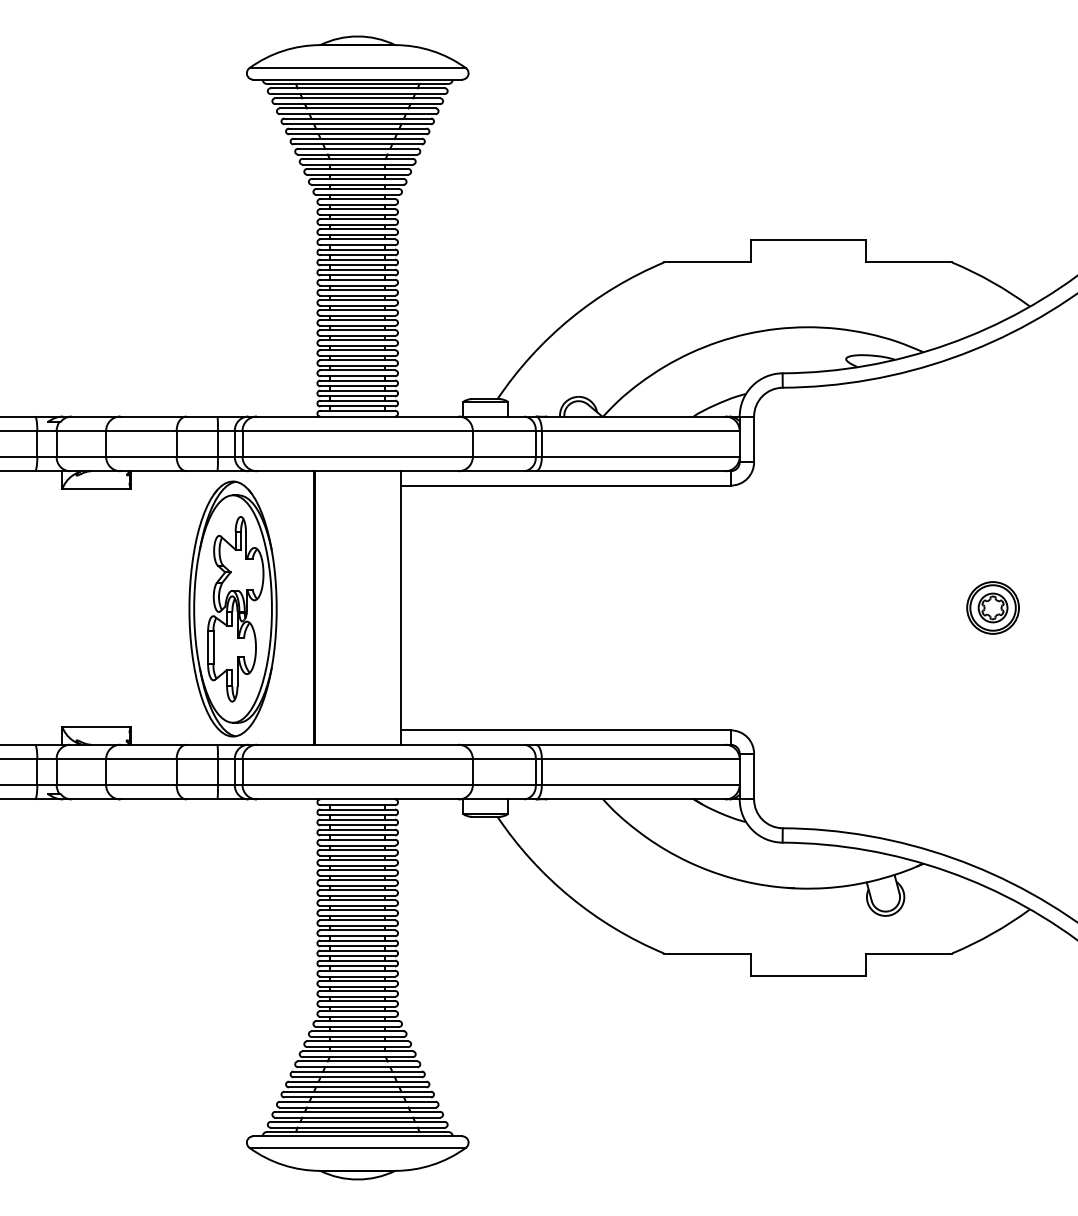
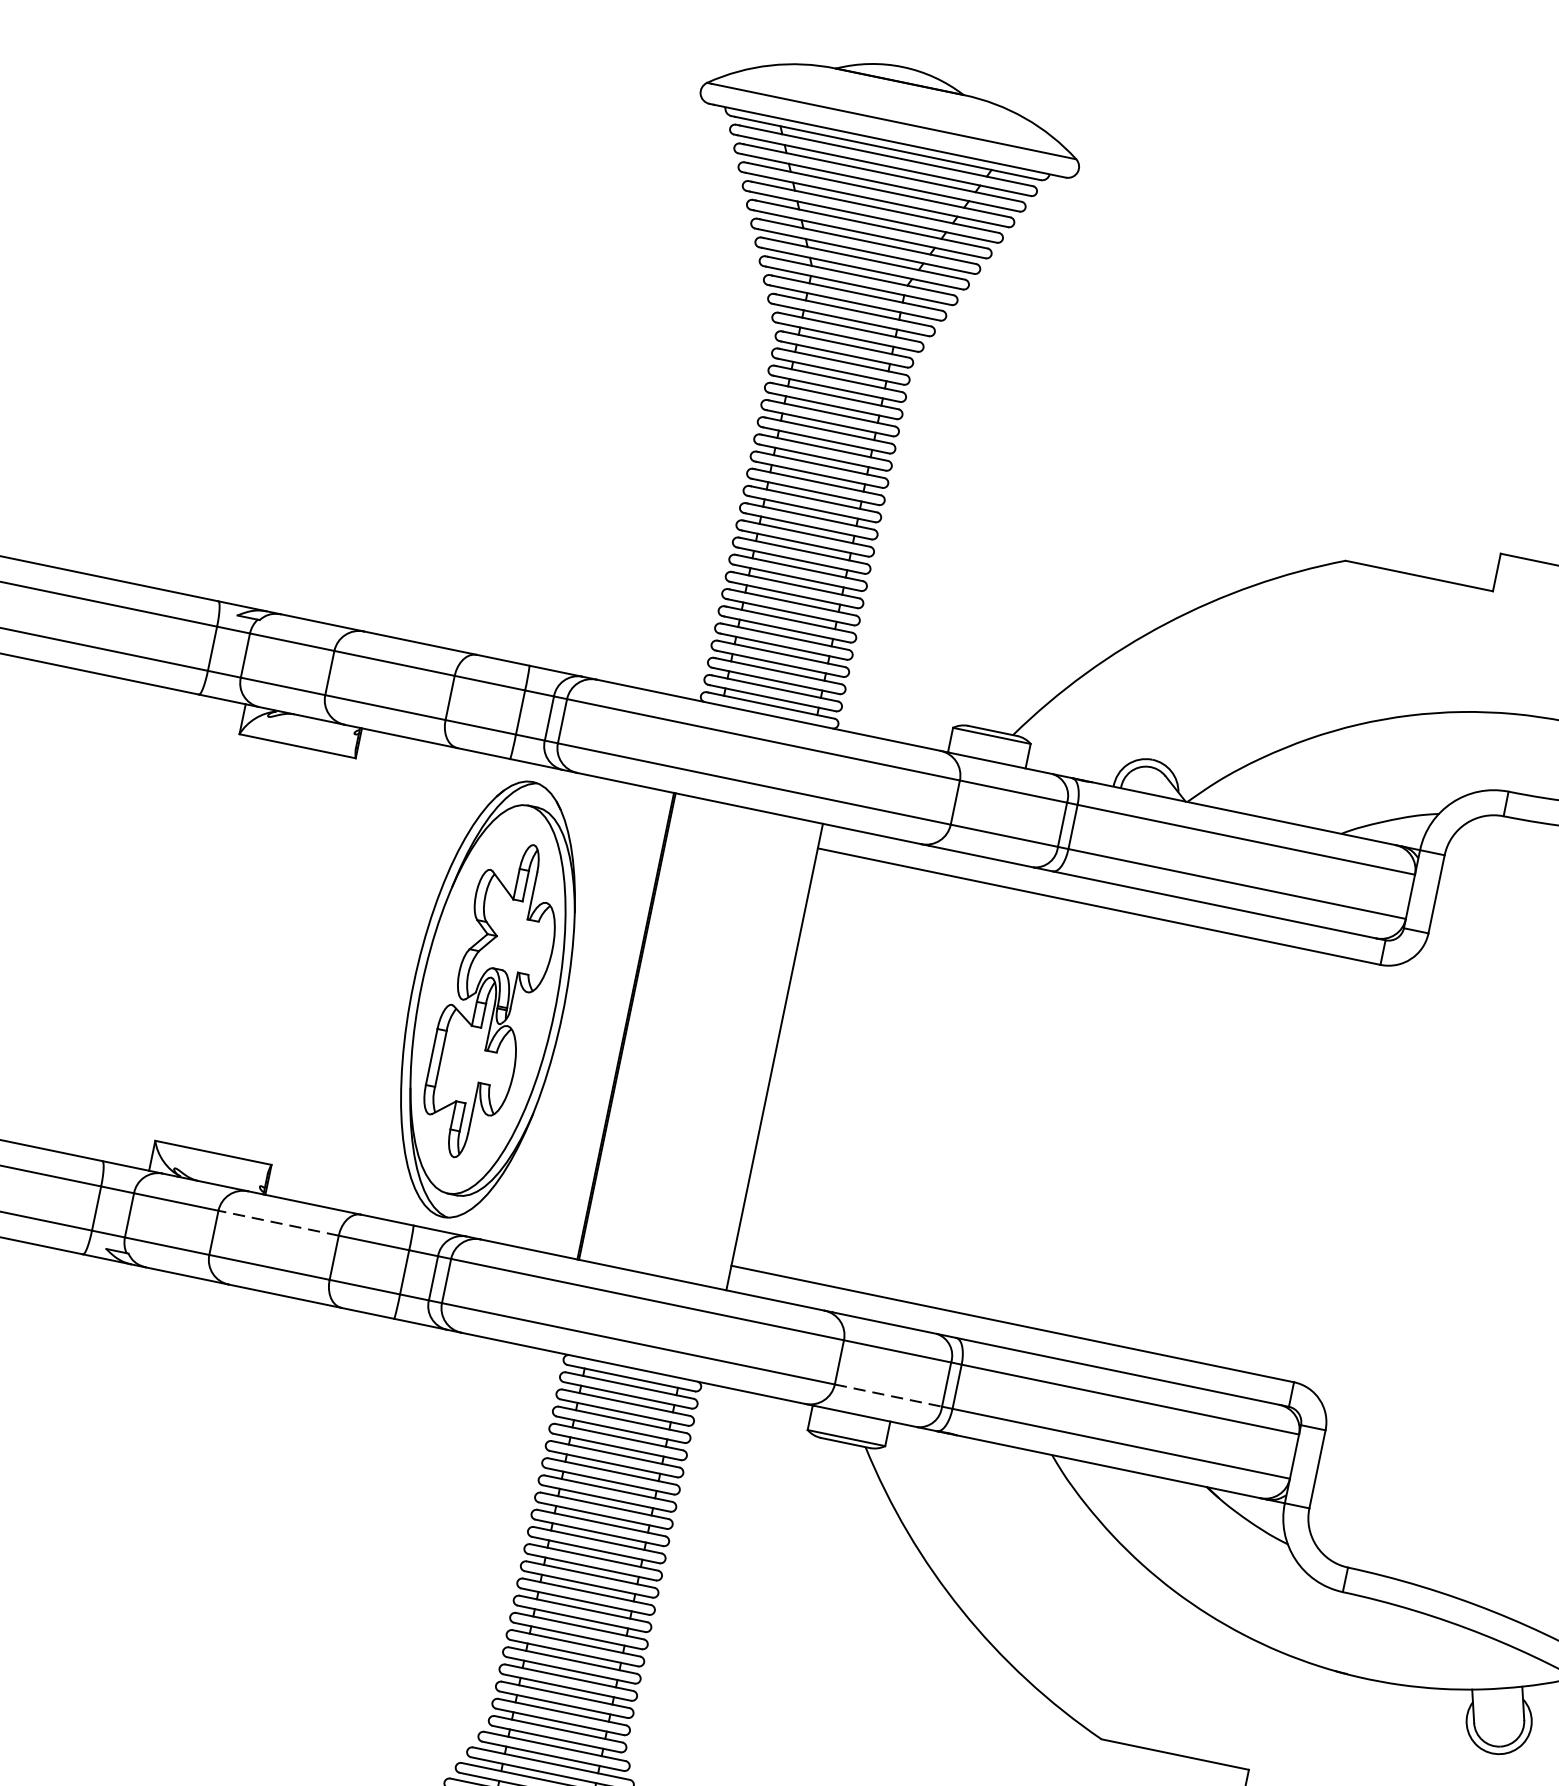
line: (140, 759) -> (276, 1223), solid -> dashed
line: (504, 785) -> (888, 1396), solid -> dashed

